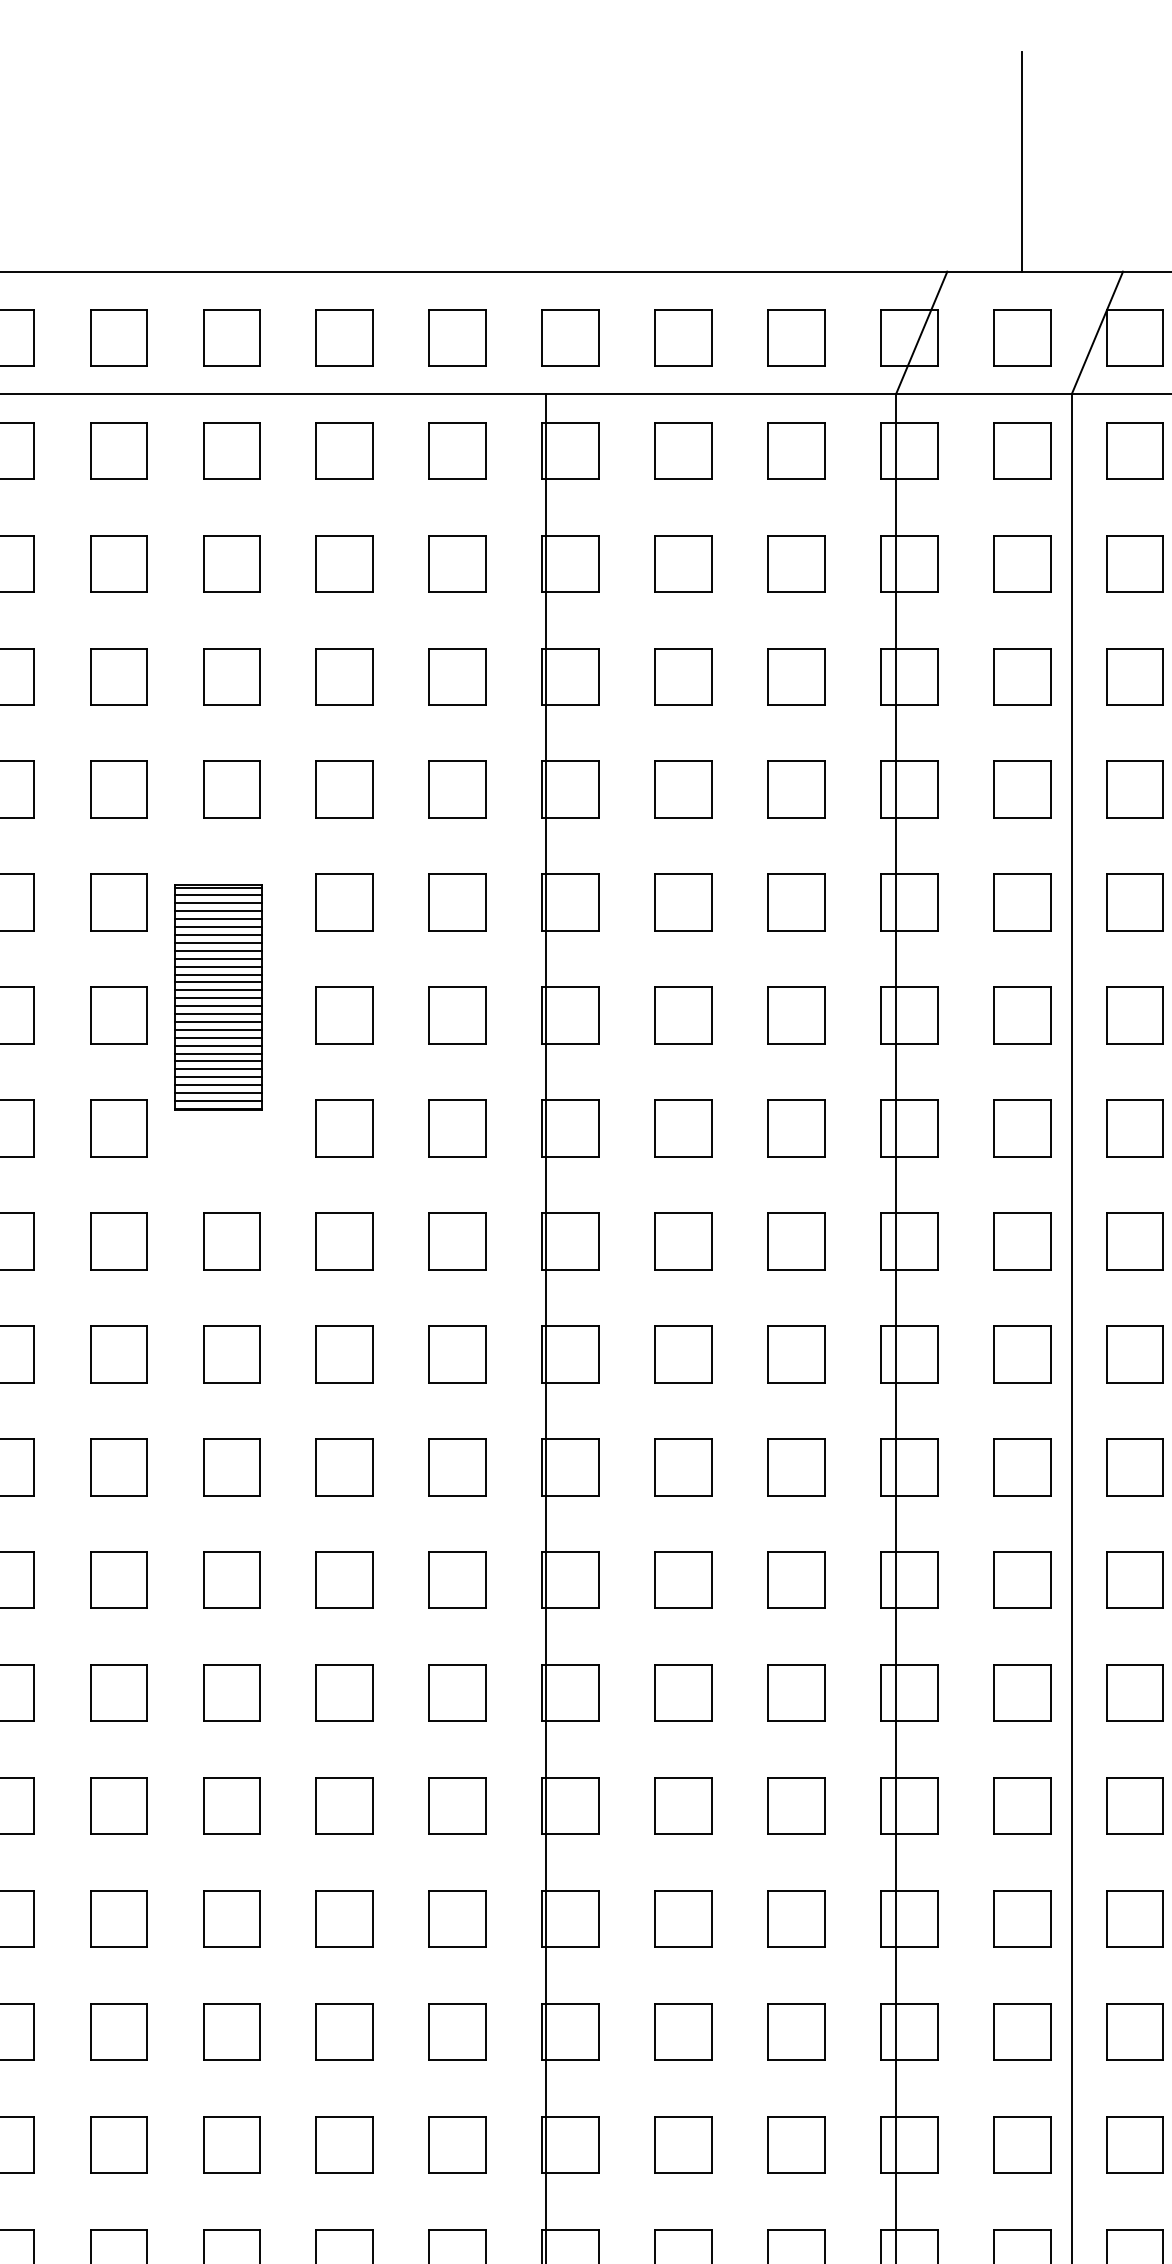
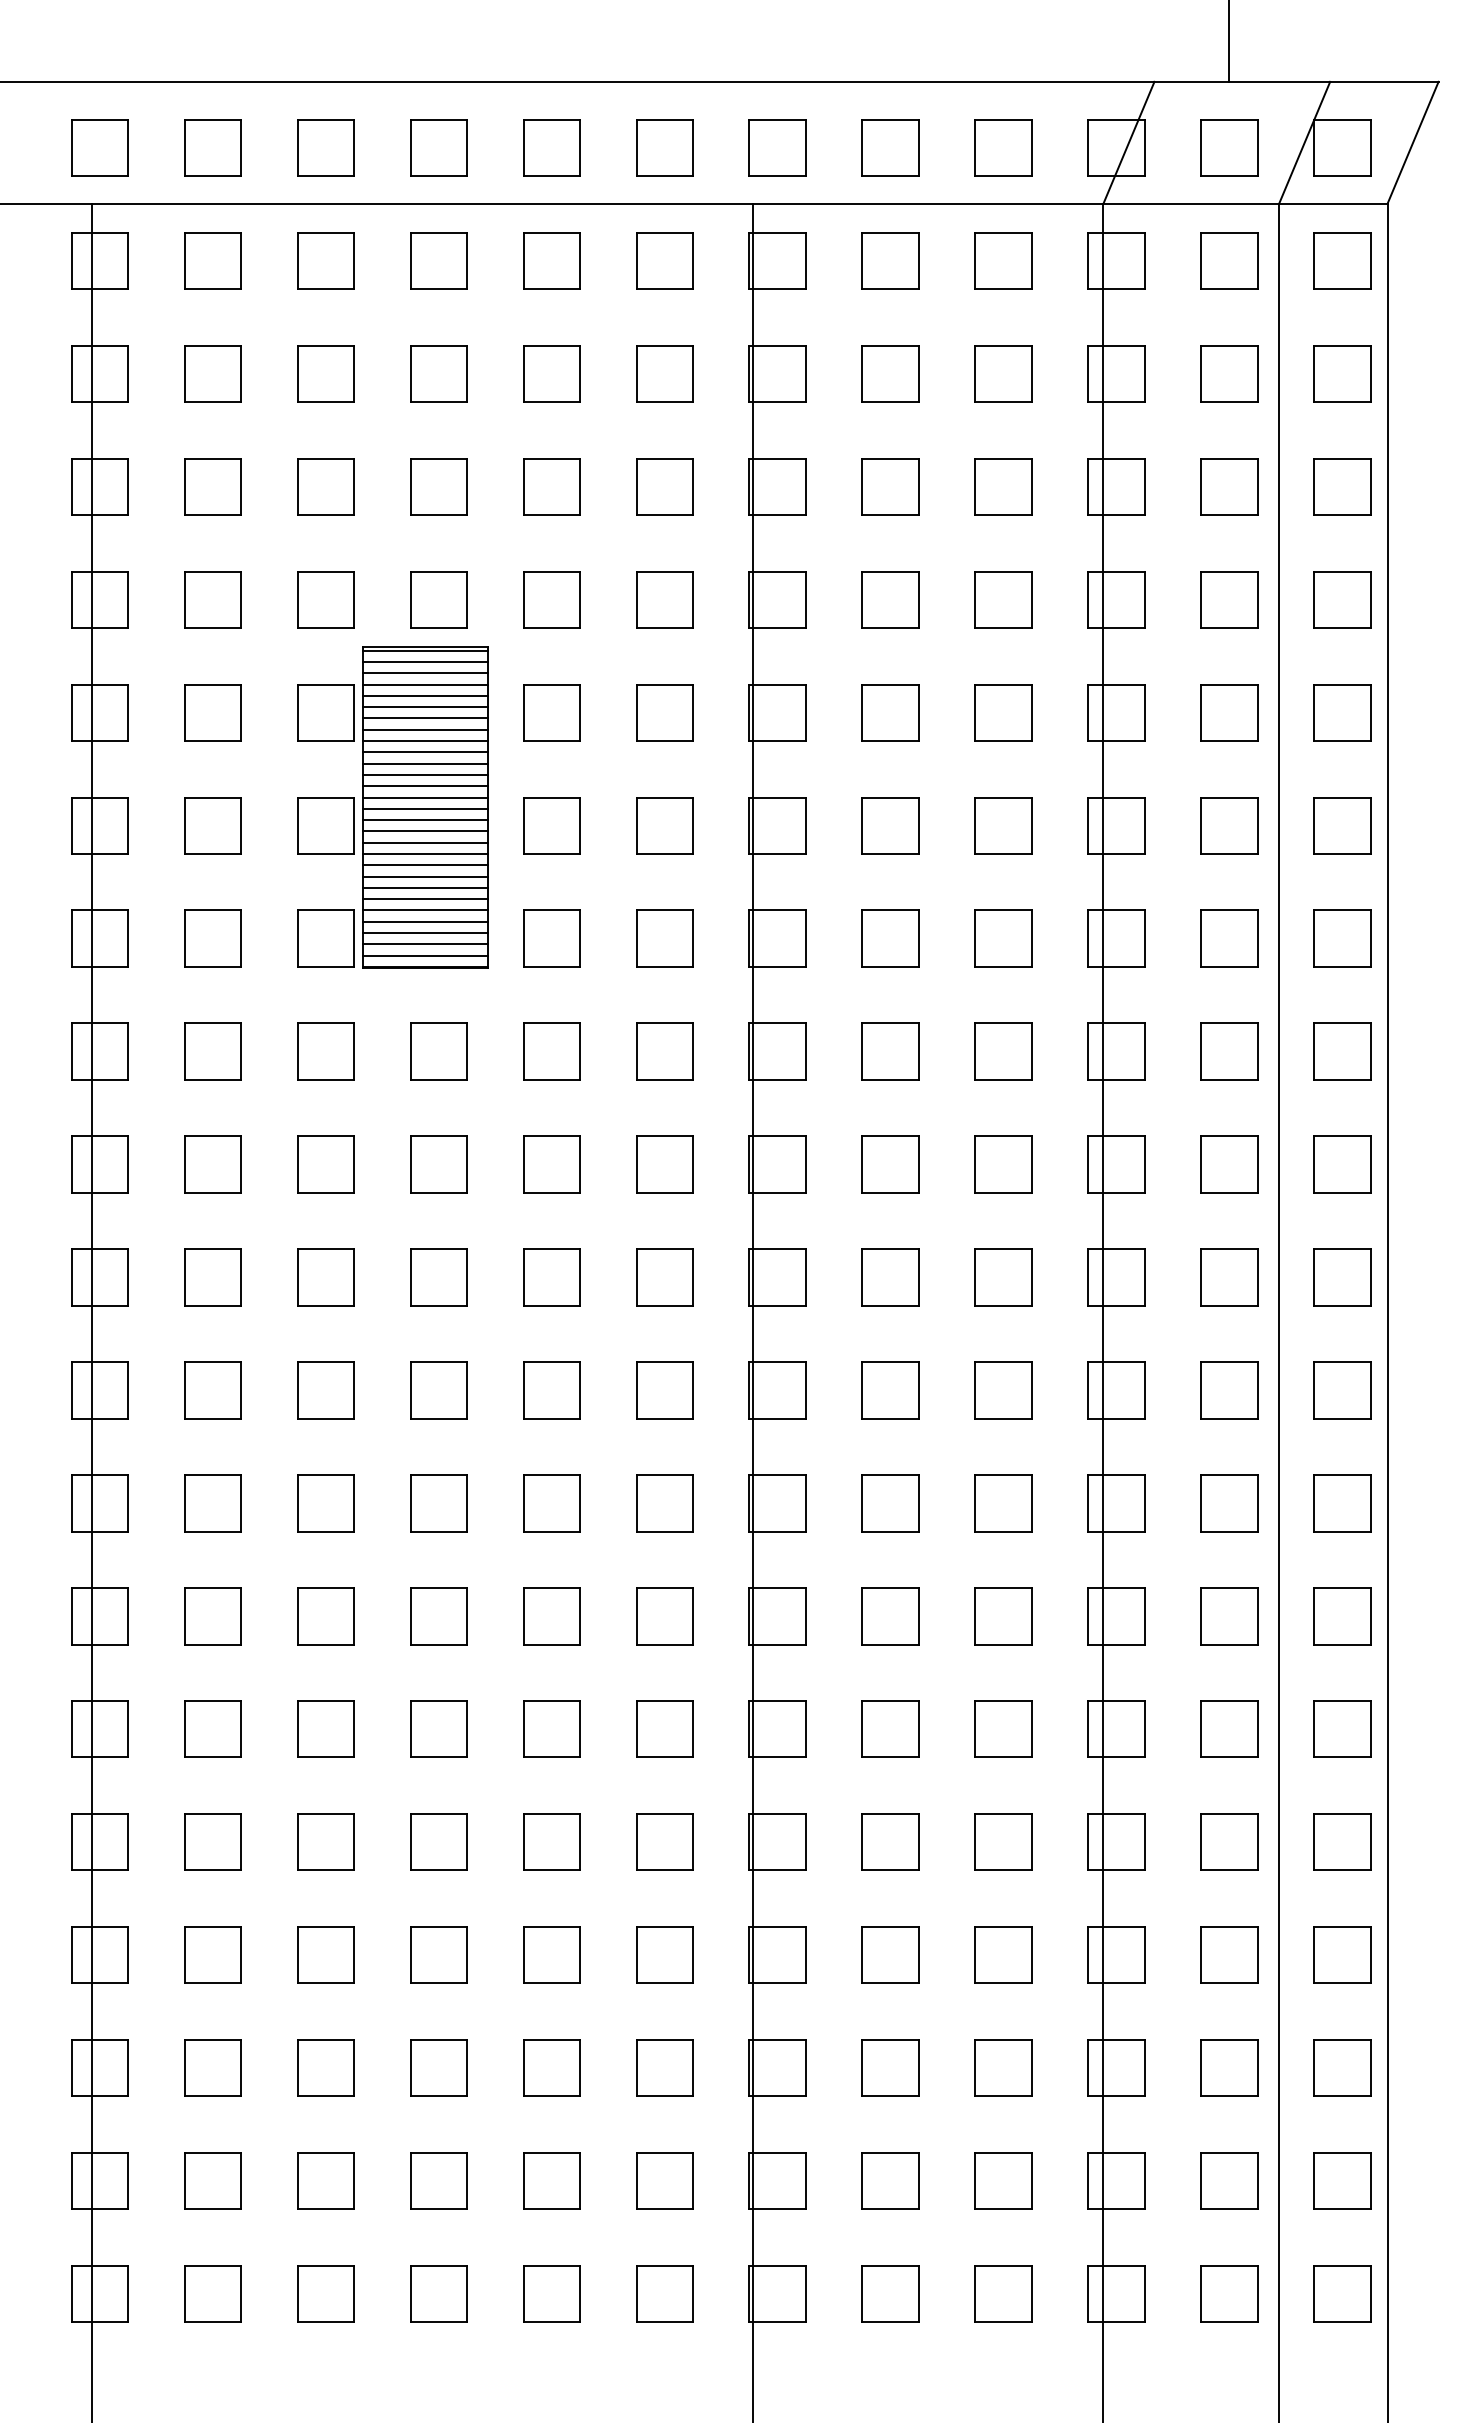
part: (218, 997) -> (425, 807), size x1.43

